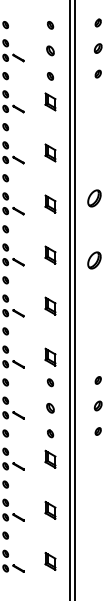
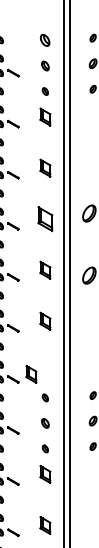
part: (50, 25) -> (45, 40), size x1.6
part: (50, 203) -> (45, 218), size x1.4
part: (50, 356) -> (31, 373), moved

